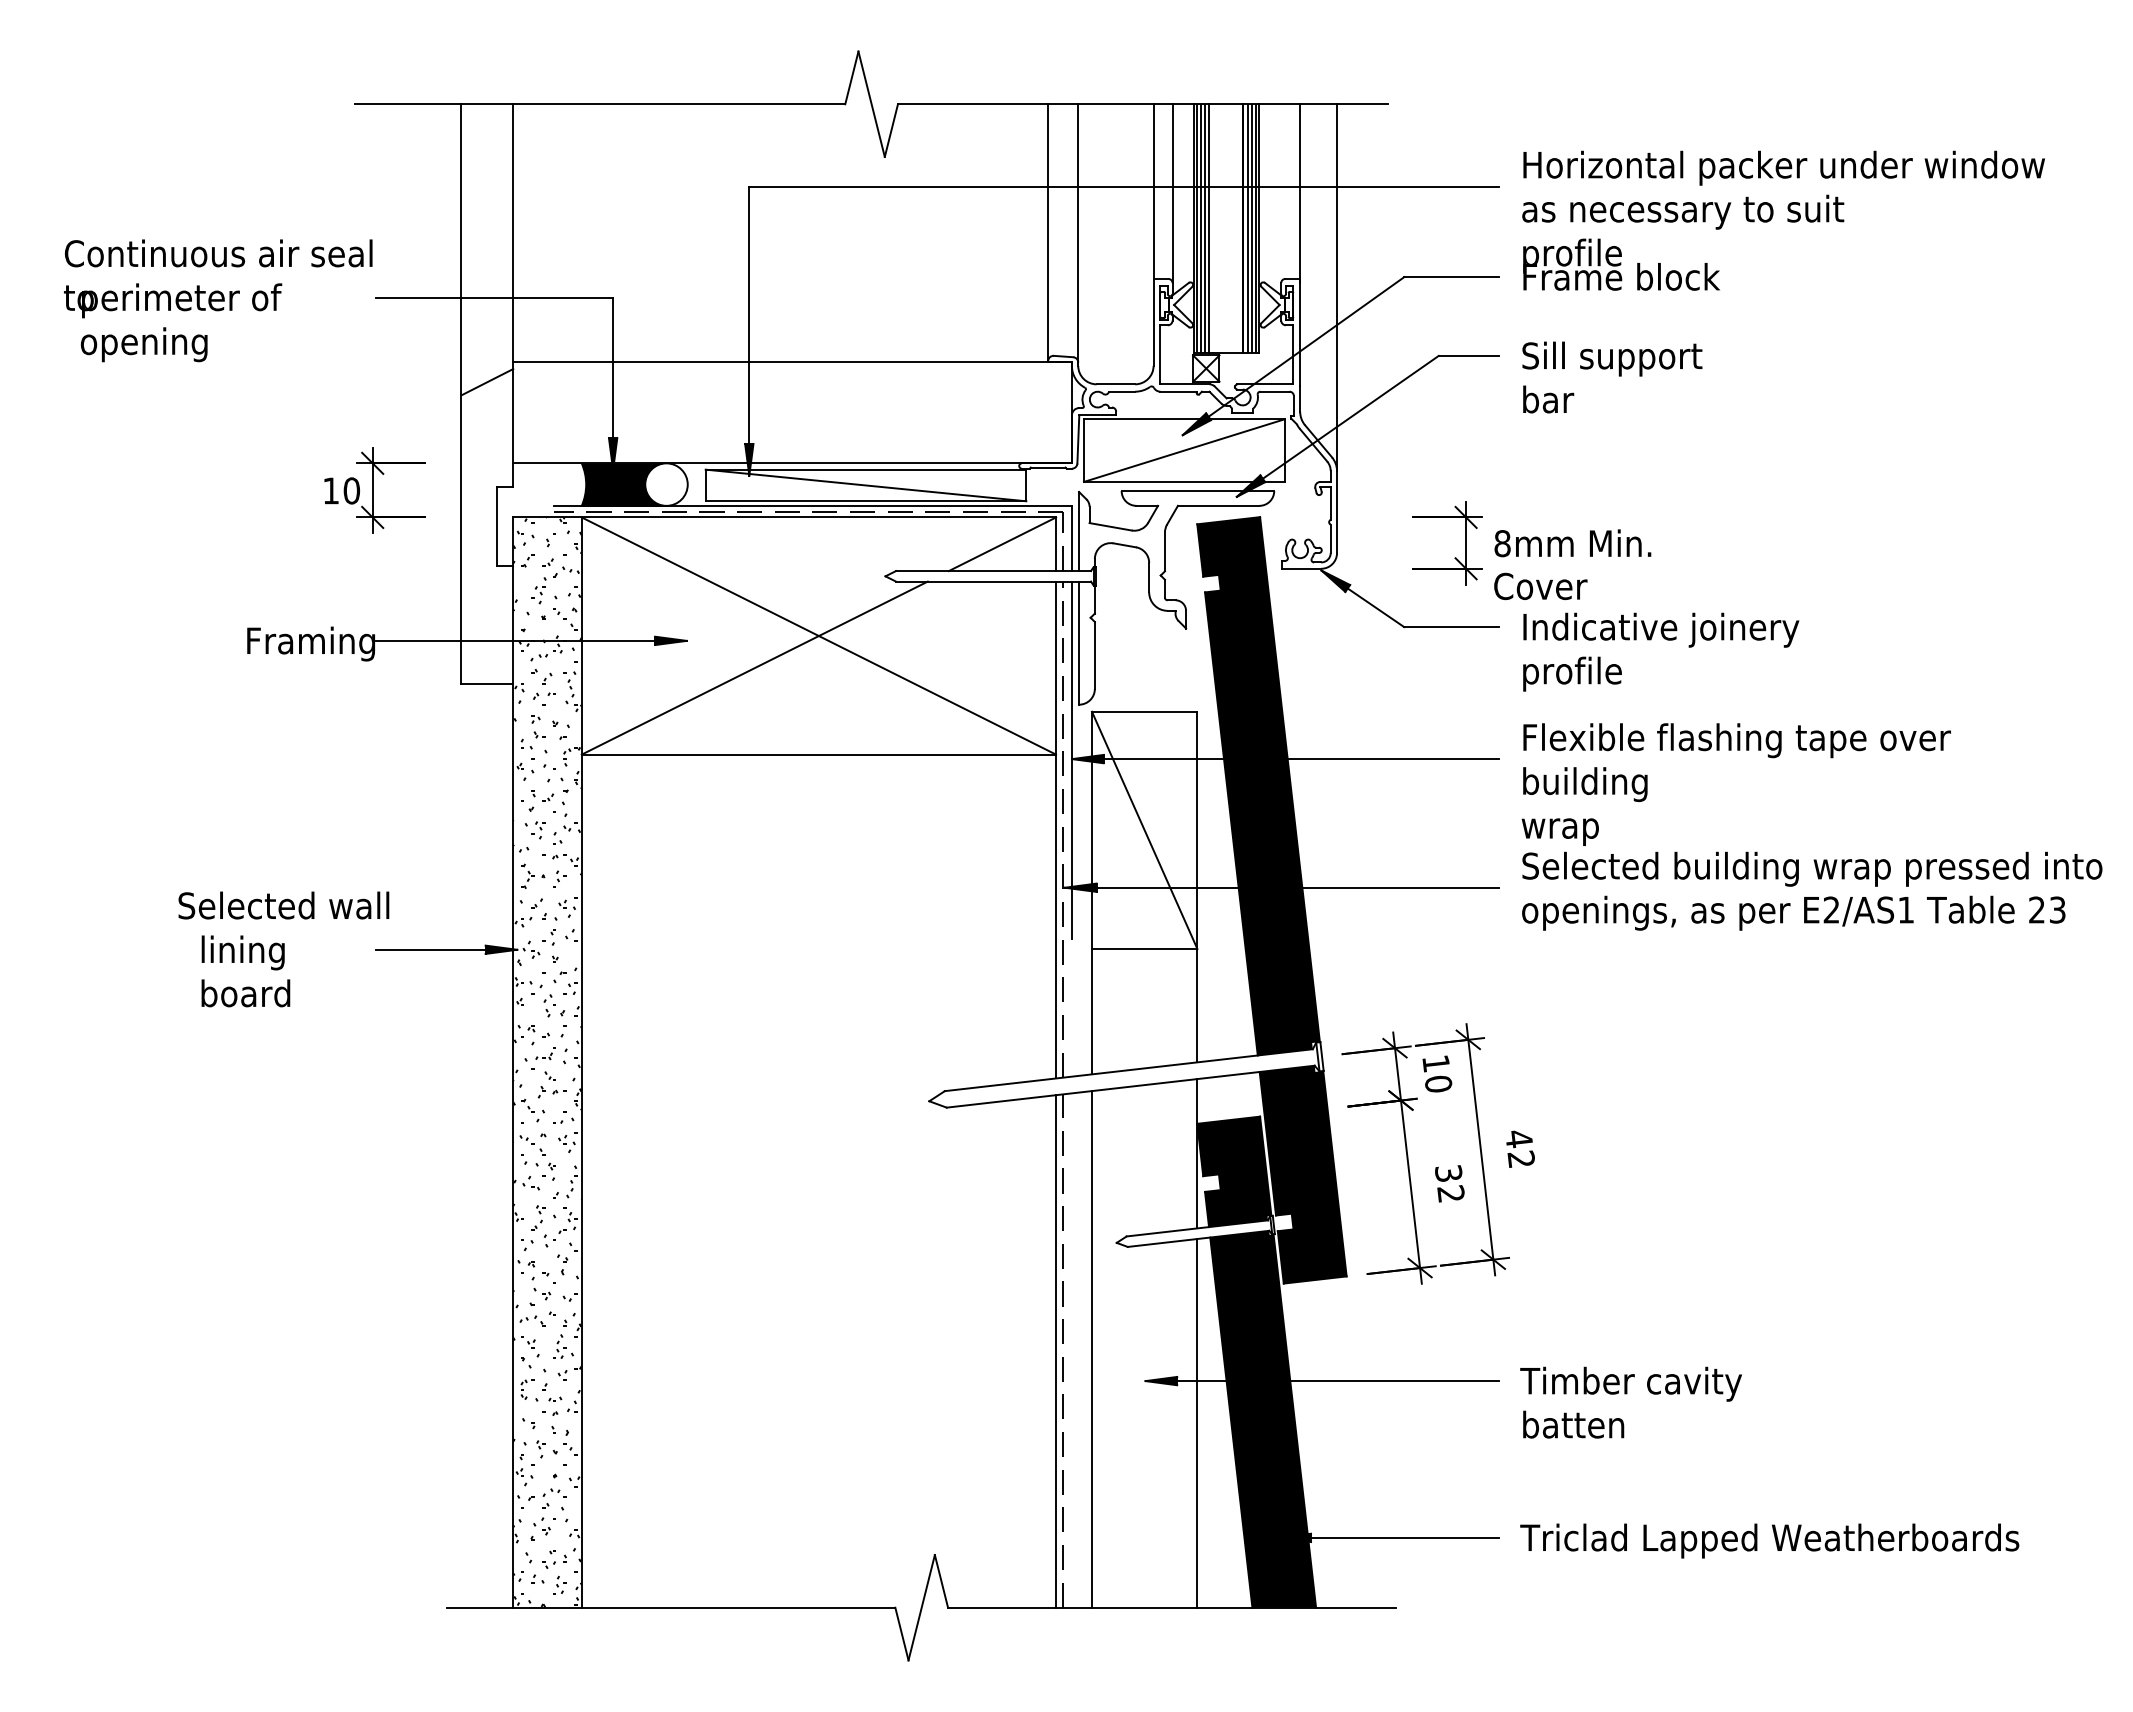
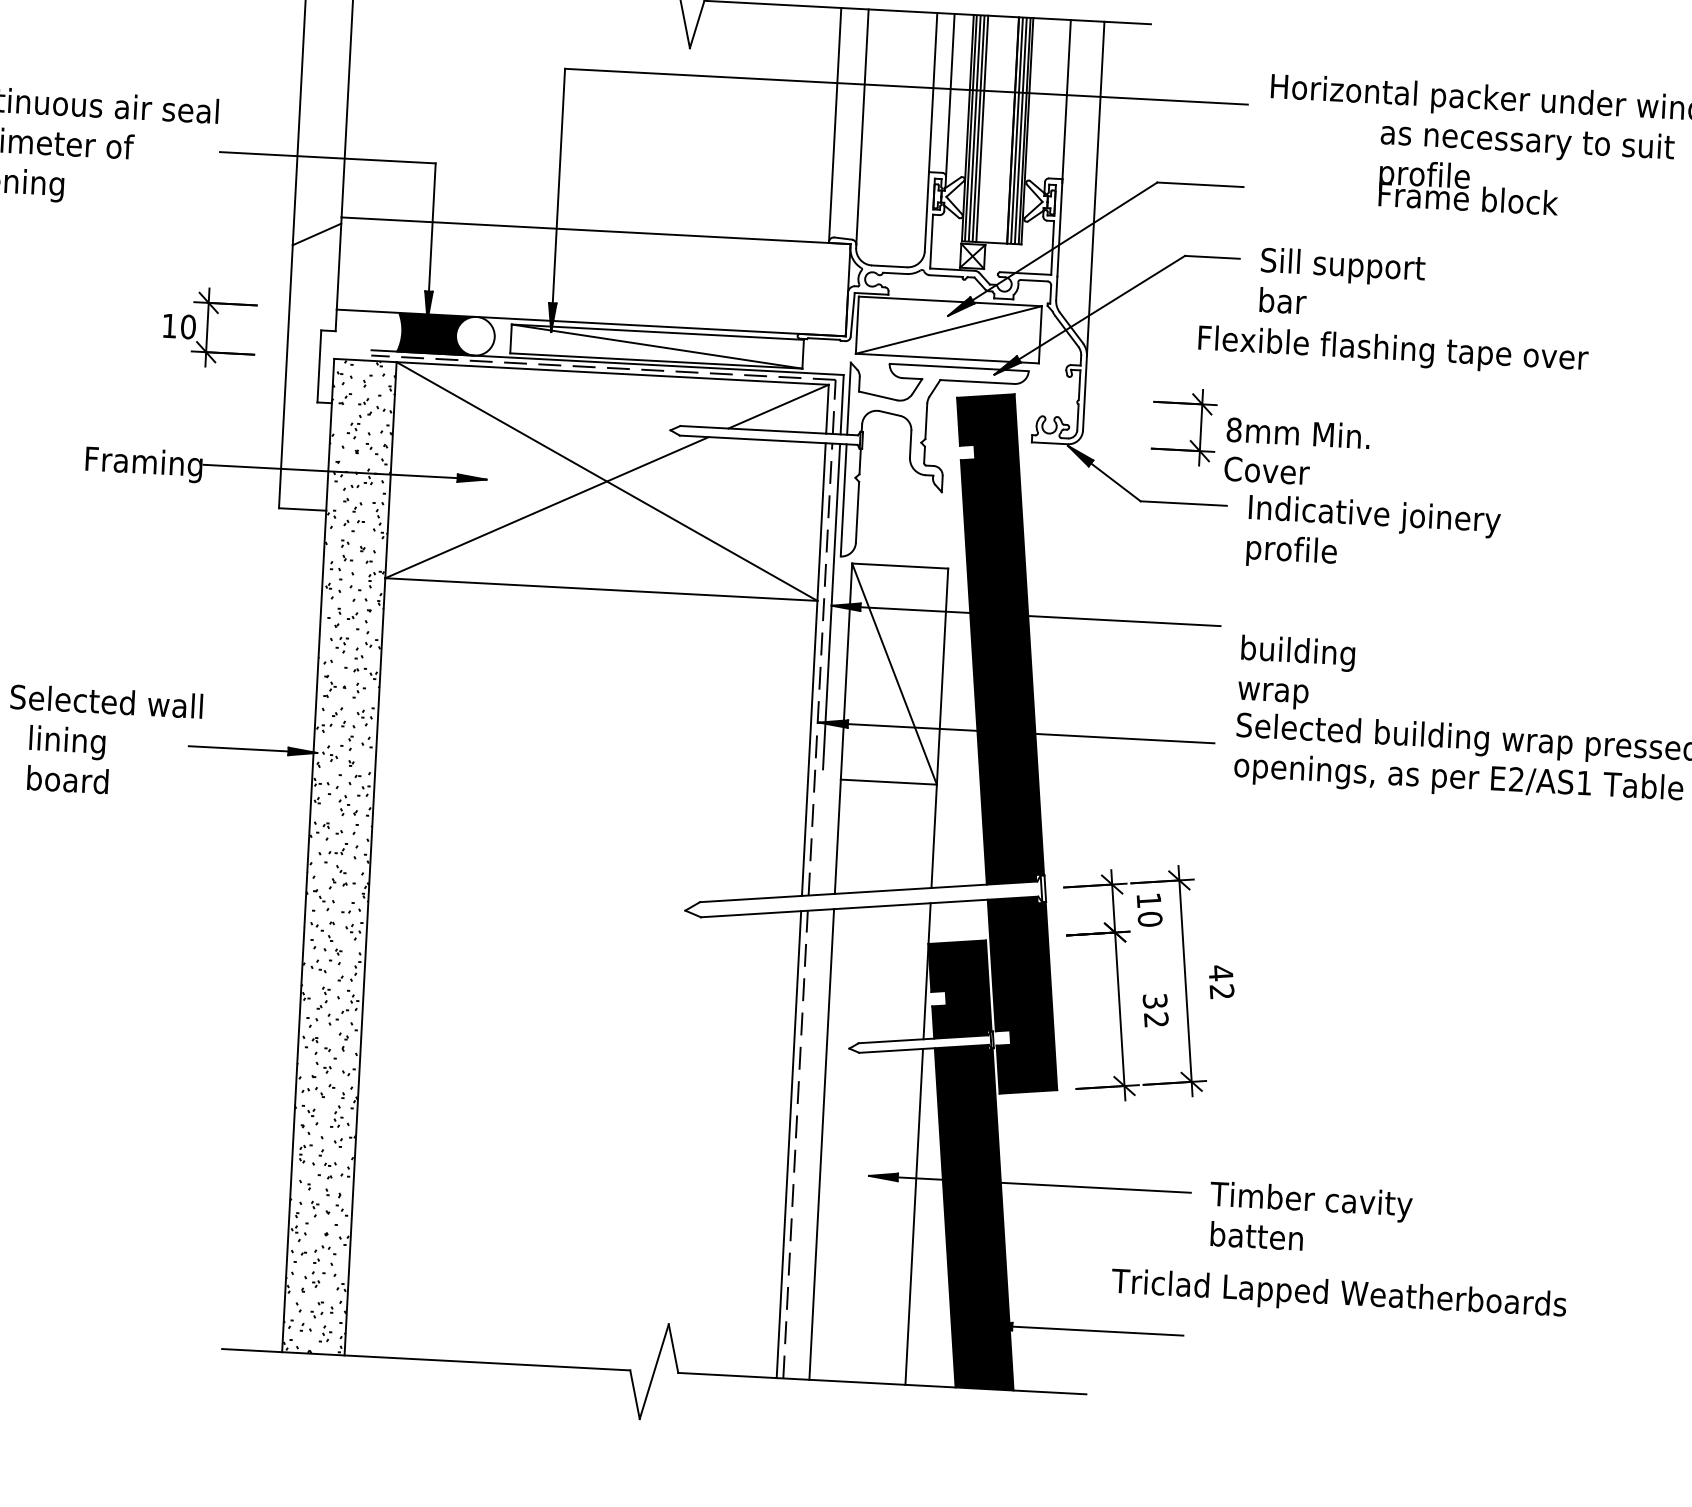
text: (1683, 242) -> (1526, 170), moved
text: (1736, 740) -> (1392, 350), moved
text: (1769, 1540) -> (1338, 1294), moved

